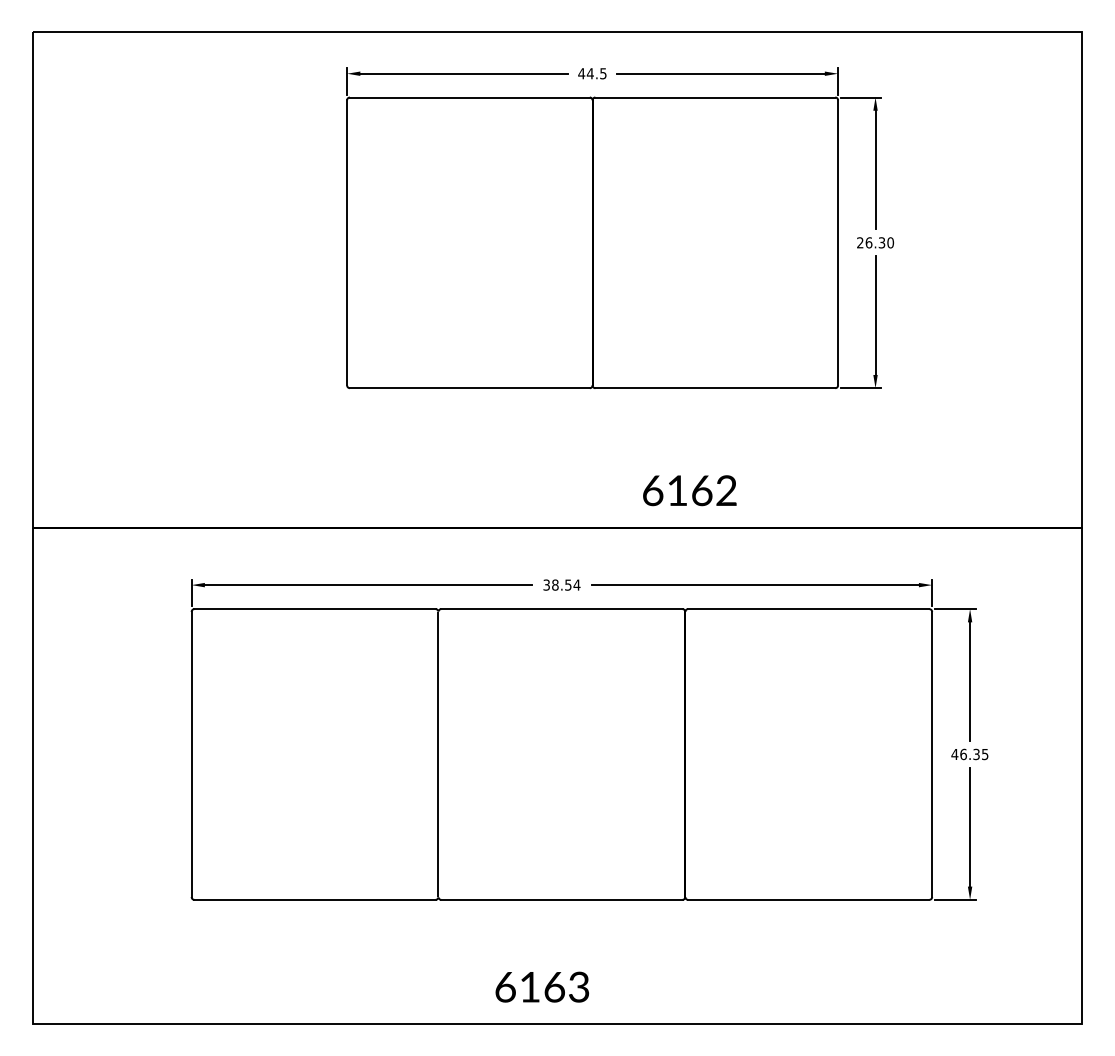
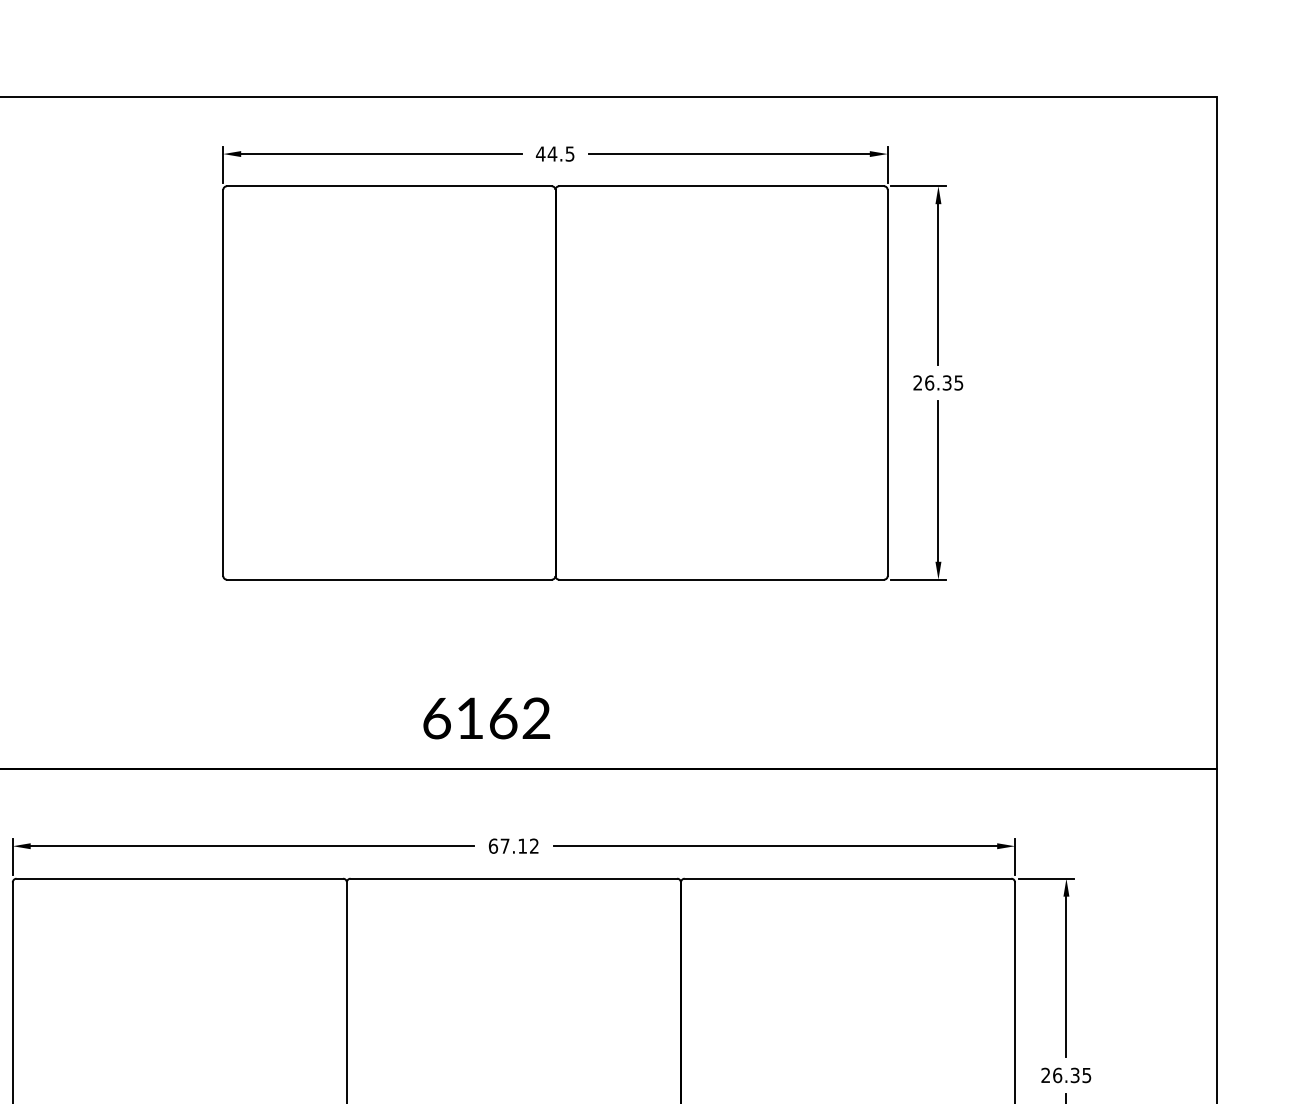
text: (890, 242) -> (958, 382), 26.30 -> 26.35
text: (689, 490) -> (486, 718), moved
text: (561, 584) -> (513, 845), 38.54 -> 67.12
text: (954, 753) -> (1045, 1074), 46.35 -> 26.35

